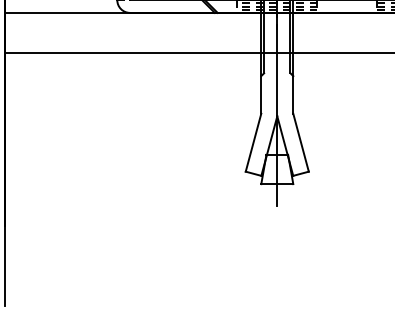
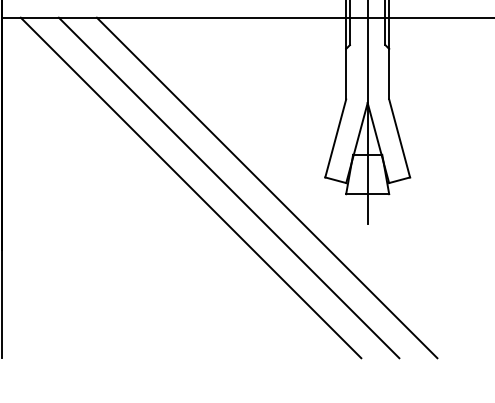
line: (145, 179) -> (190, 187), added
line: (173, 179) -> (228, 187), added
line: (202, 179) -> (267, 187), added

